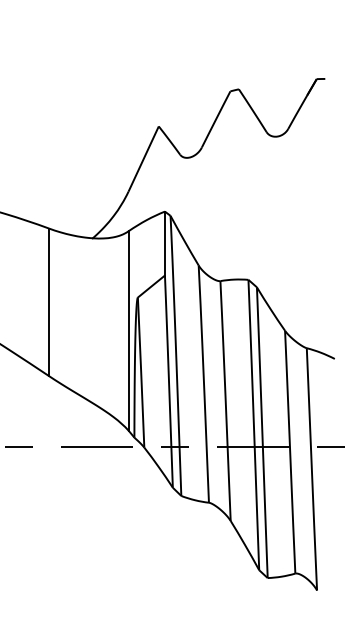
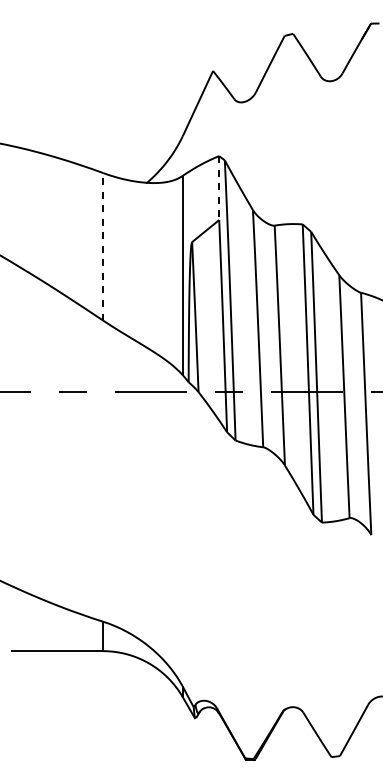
line: (165, 243) -> (219, 188), solid -> dashed
line: (49, 301) -> (103, 246), solid -> dashed

